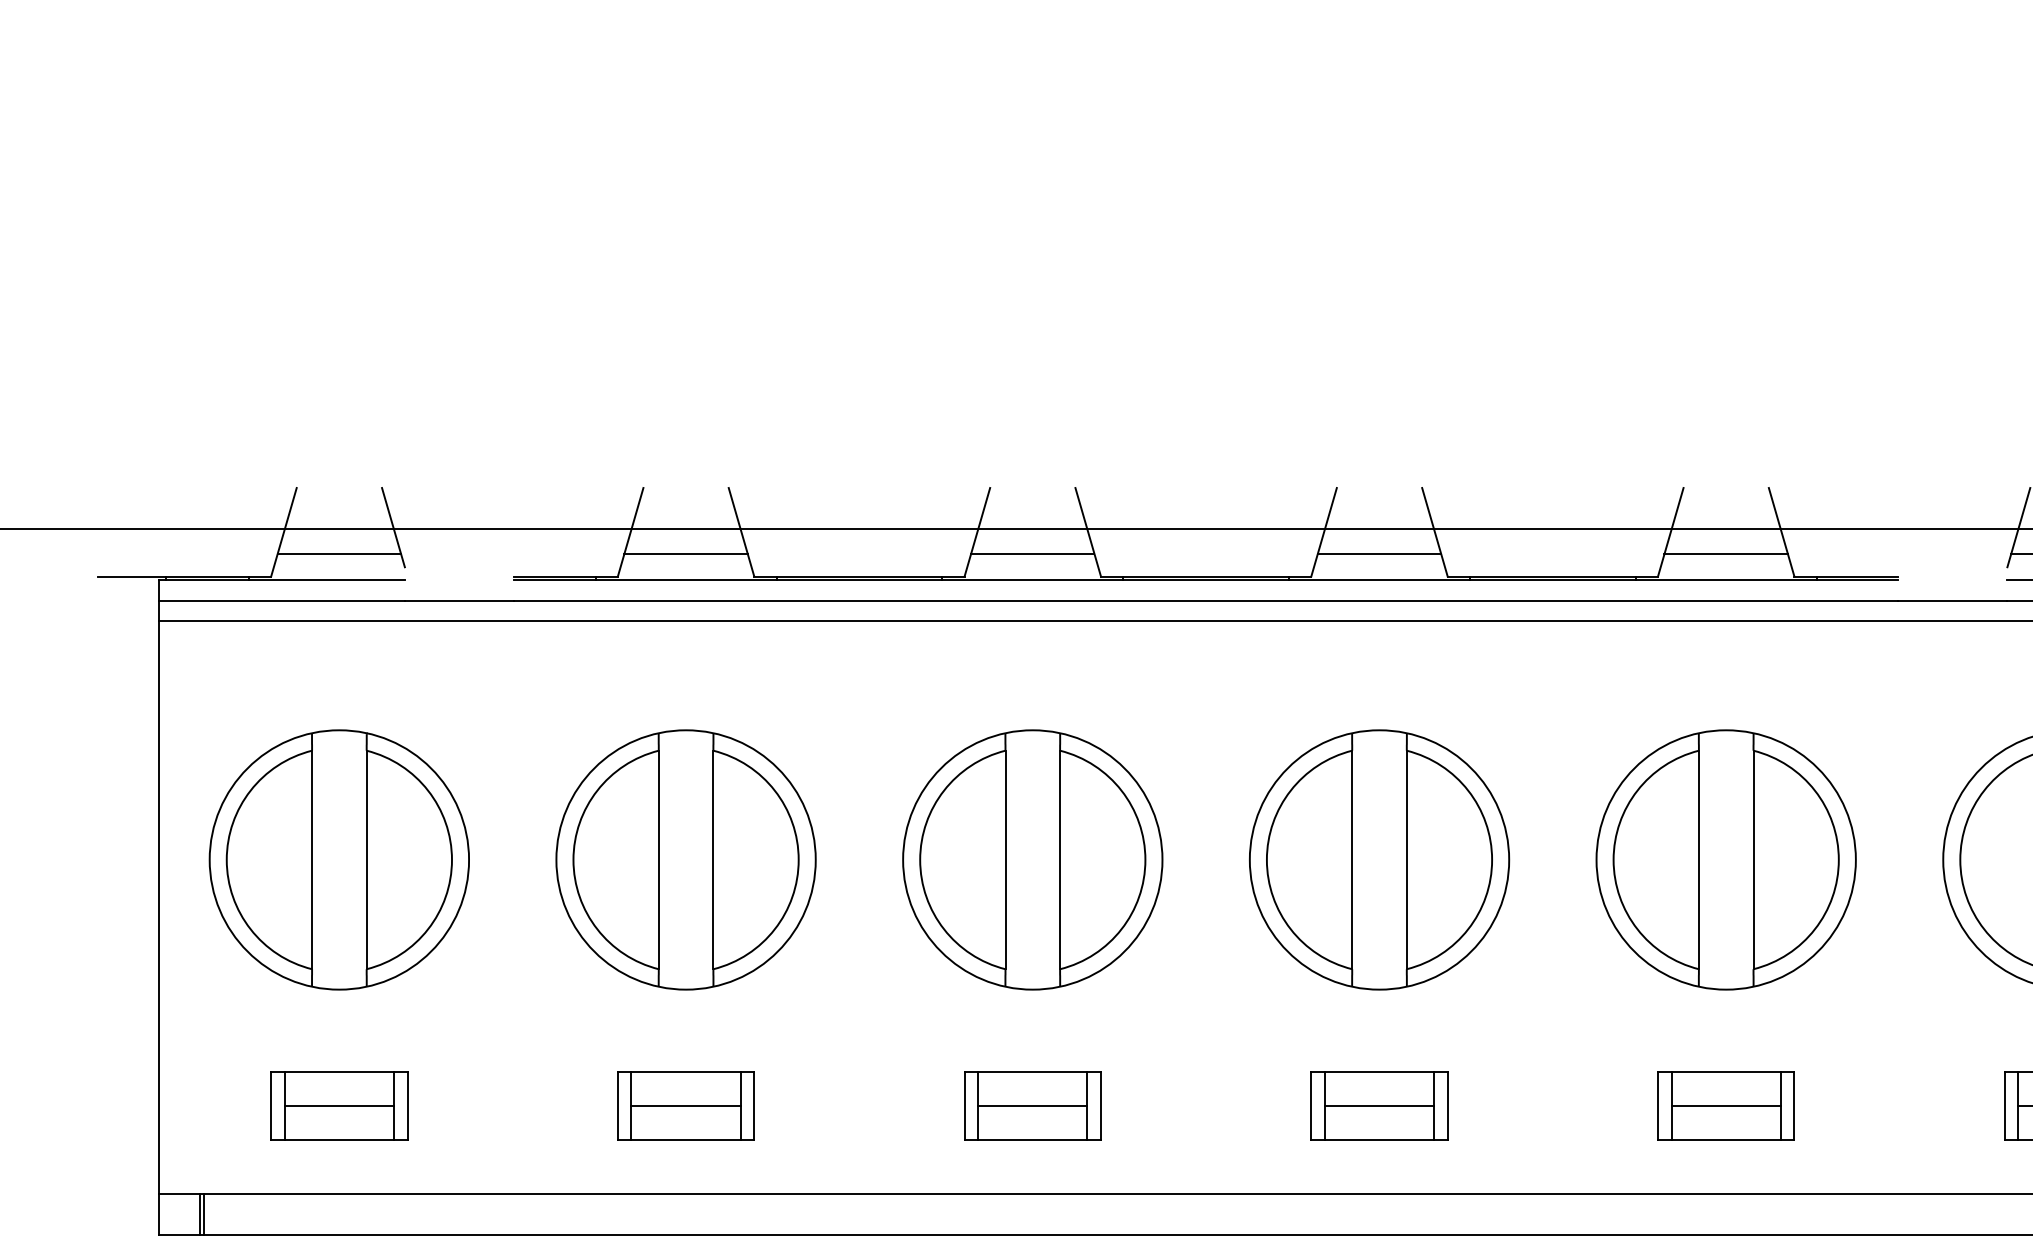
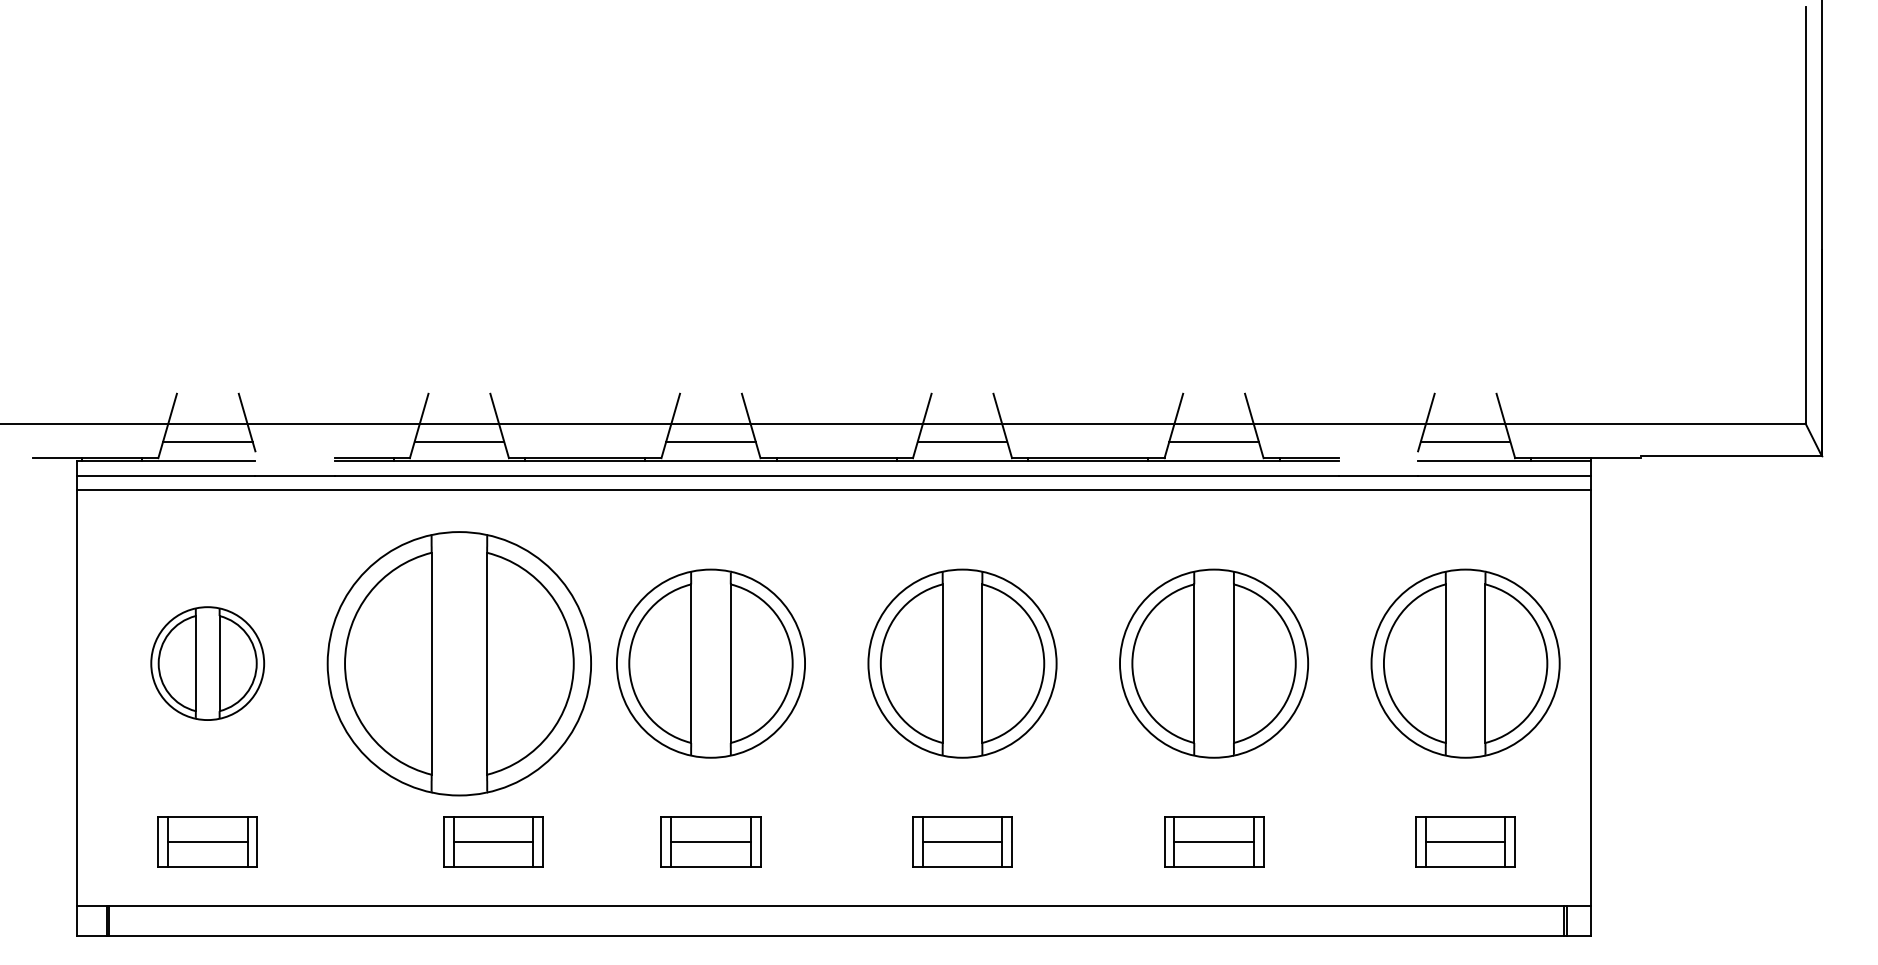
part: (338, 859) -> (207, 663), size x0.6
part: (686, 859) -> (459, 663), size x1.4
part: (686, 1105) -> (493, 841), moved

